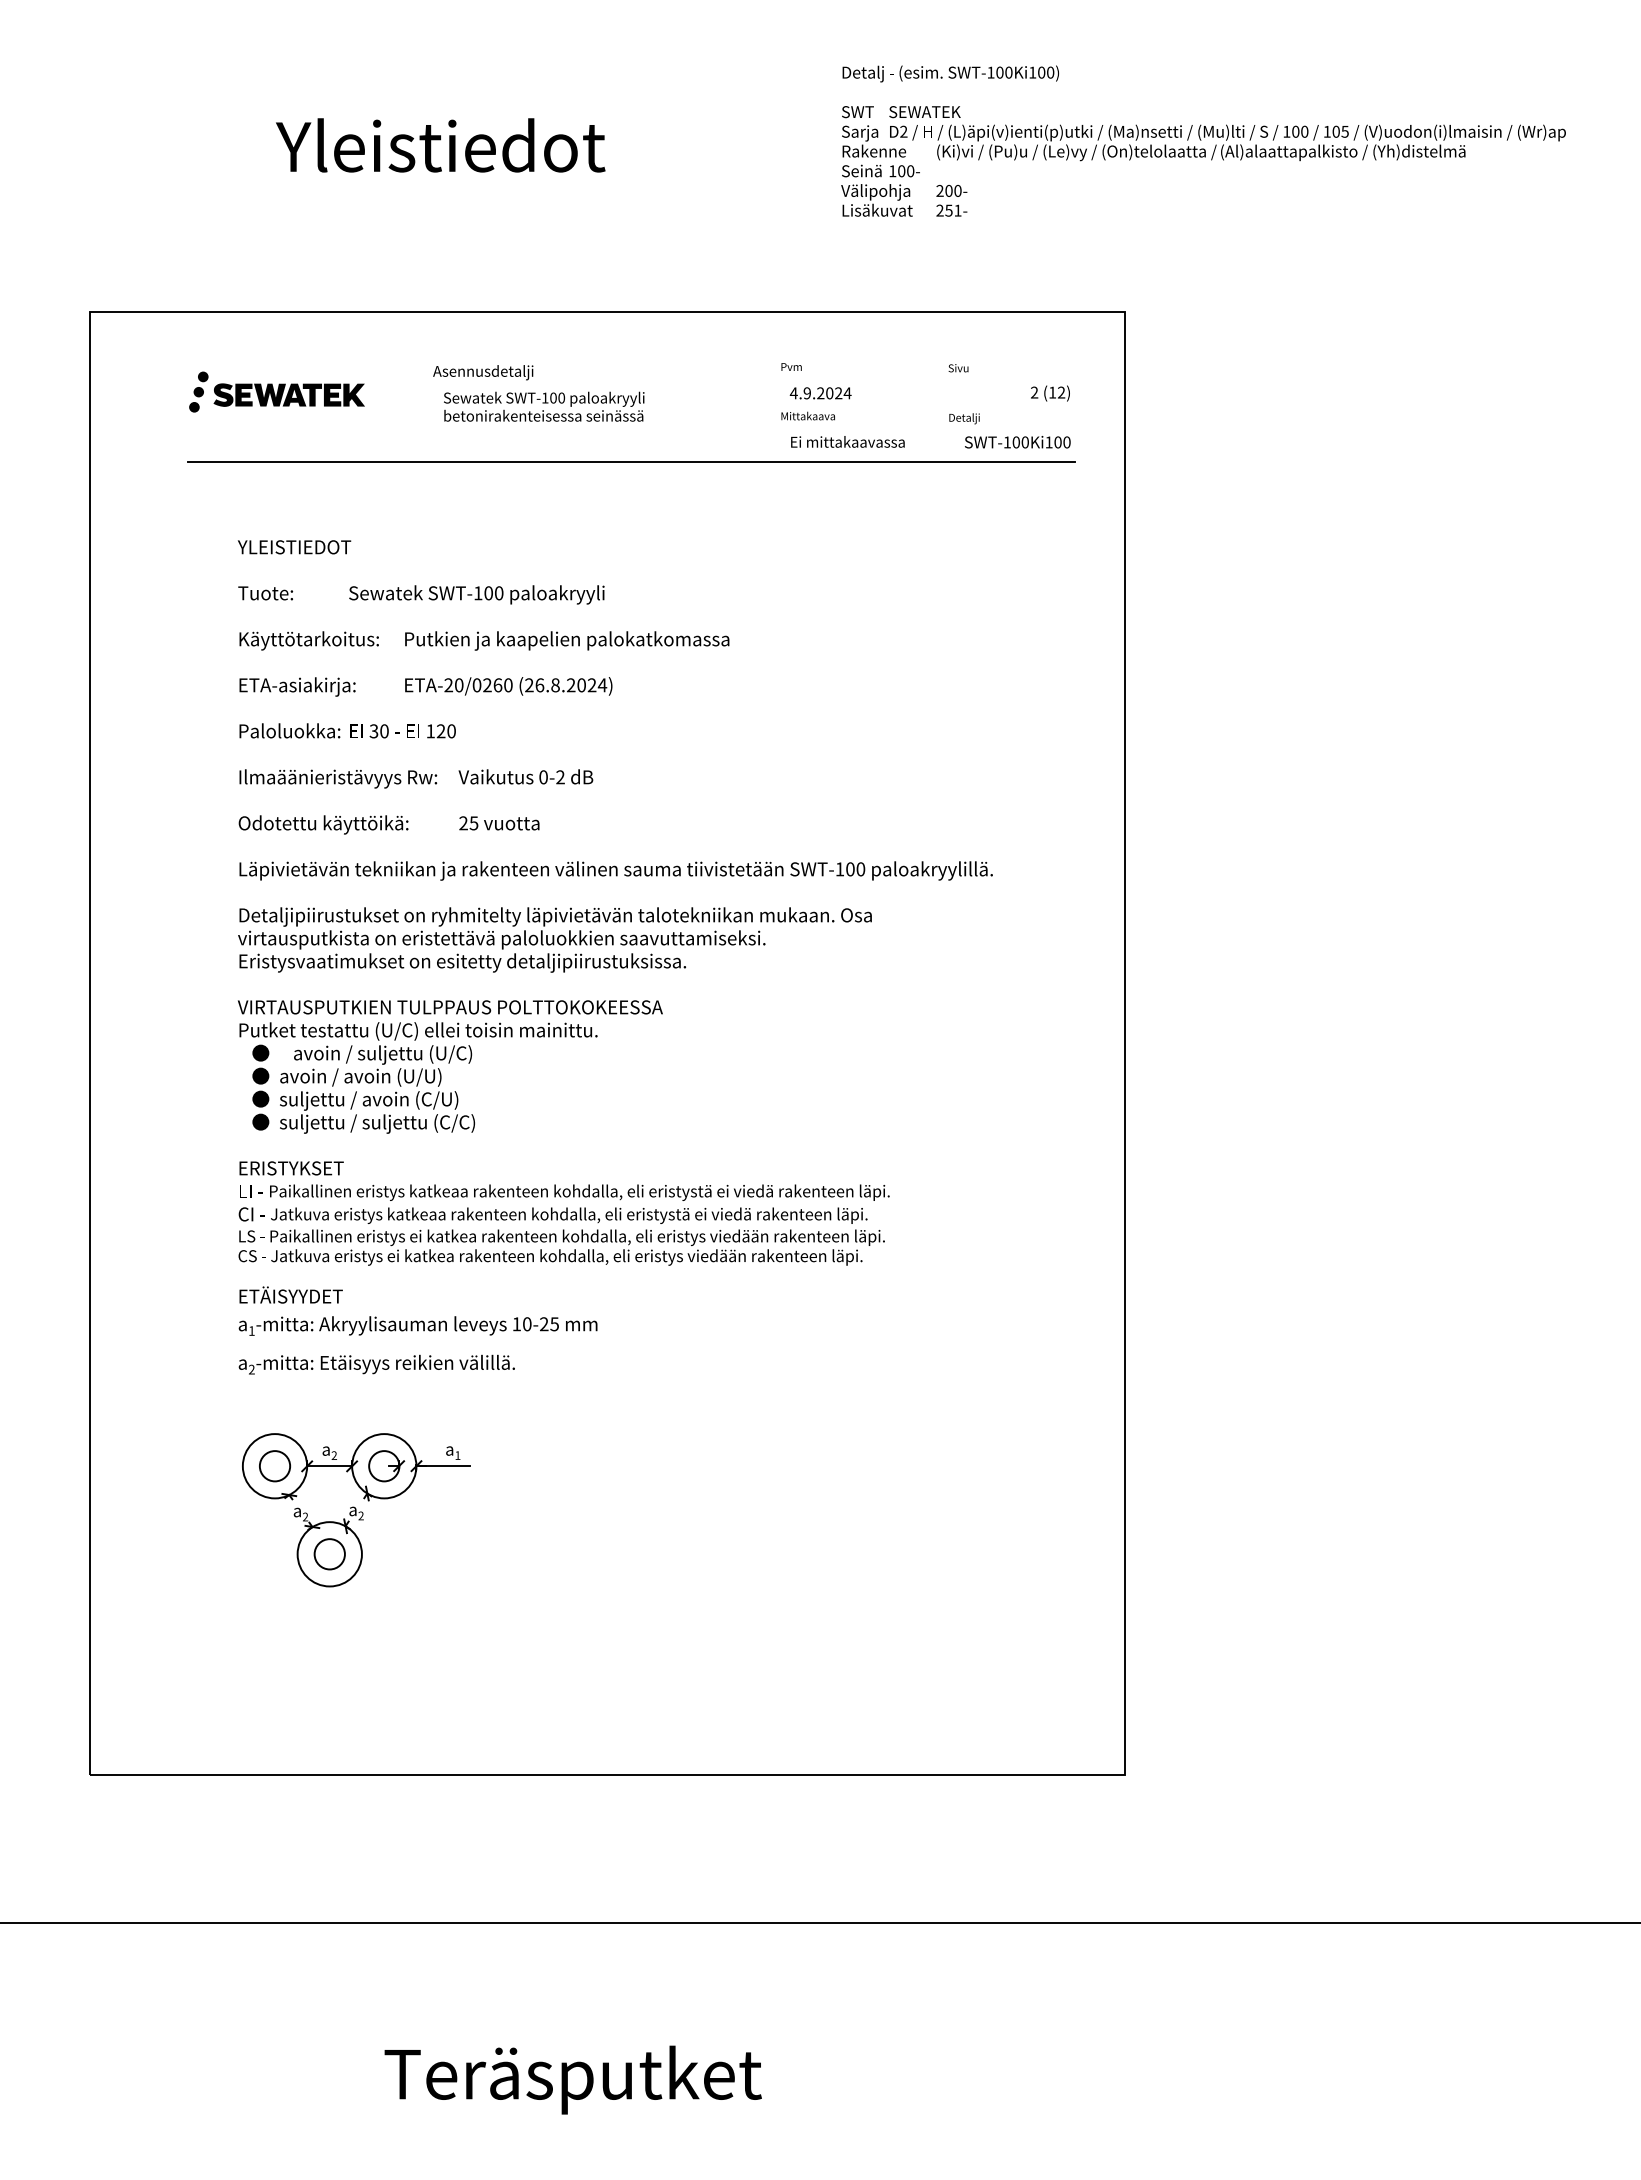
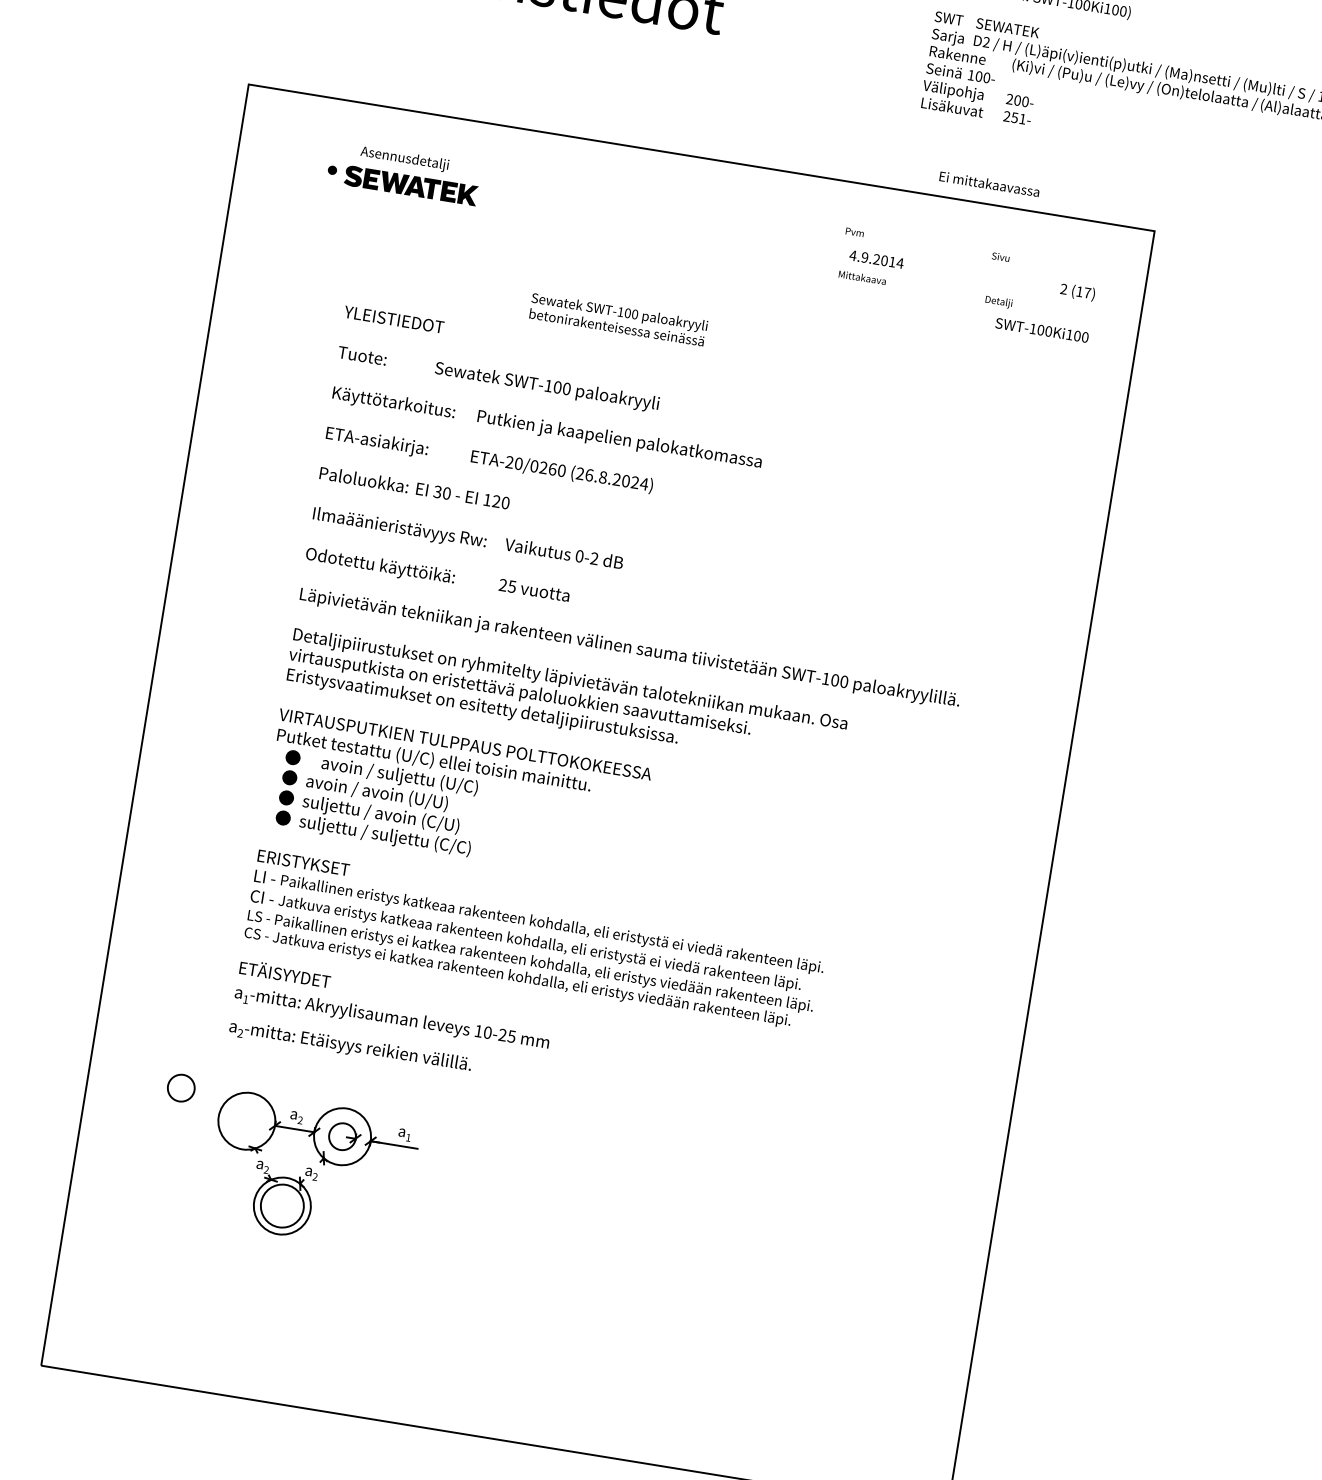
text: (483, 372) -> (404, 159), moved
fill: (202, 376) -> (337, 157), removed
text: (1061, 392) -> (1087, 292), (12) -> (17)
text: (838, 393) -> (892, 262), 4.9.2024 -> 4.9.2014
fill: (194, 406) -> (326, 182), removed
text: (544, 406) -> (618, 319), moved
text: (847, 441) -> (989, 183), moved
line: (631, 461) -> (701, 292), removed
circle: (274, 1466) -> (180, 1088), moved
circle: (329, 1554) -> (282, 1206), size x1.6

